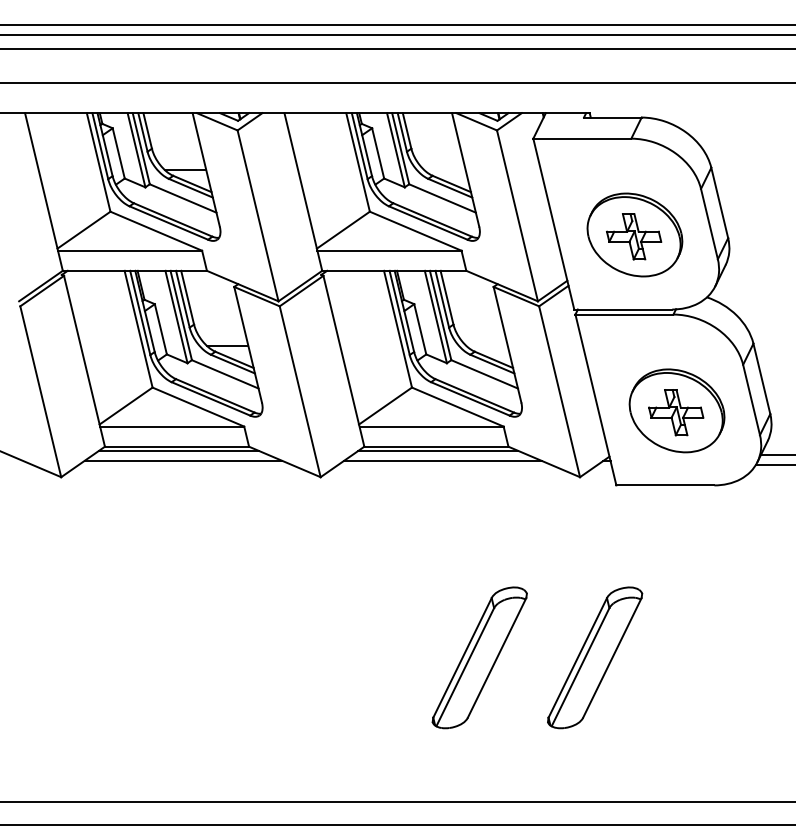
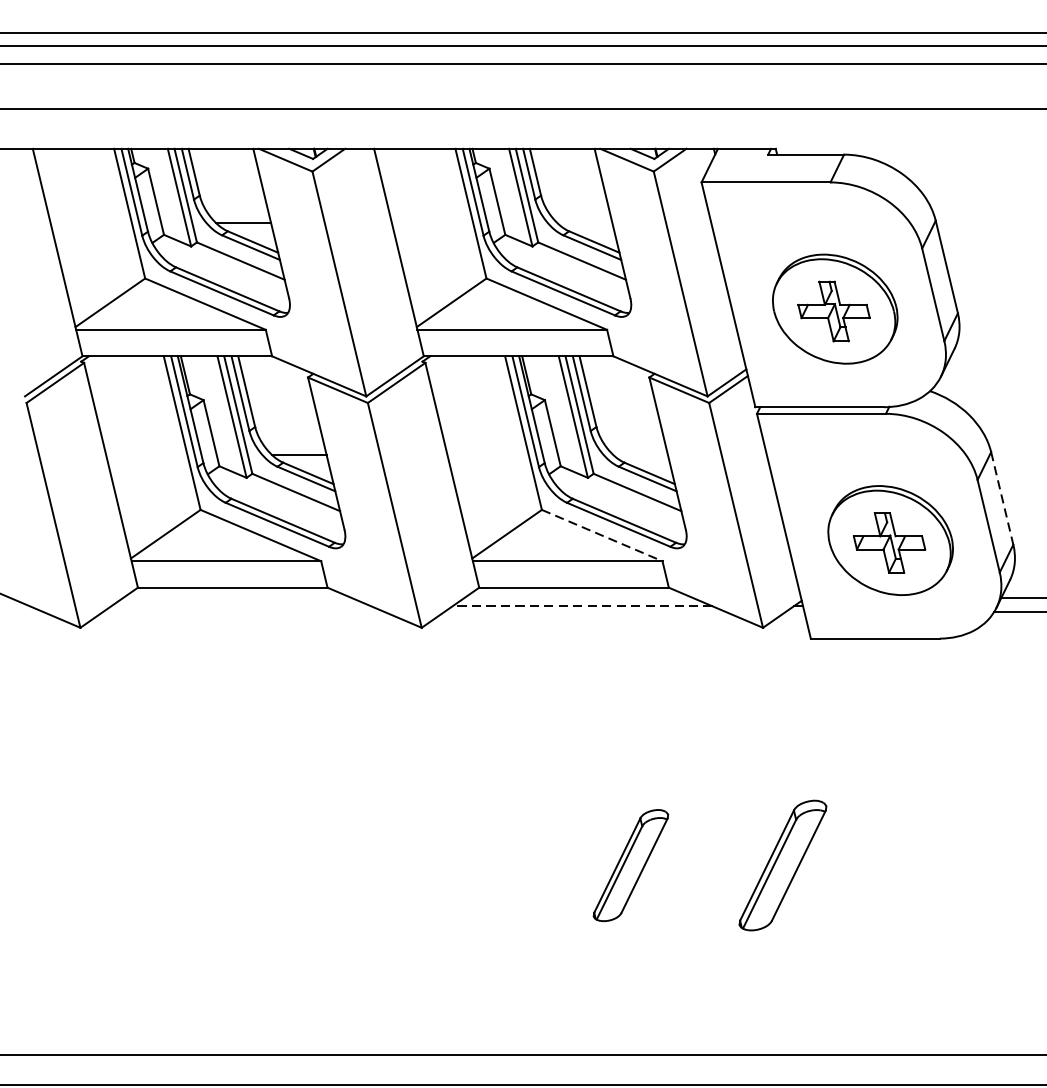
line: (761, 379) -> (1001, 499), solid -> dashed
line: (457, 407) -> (601, 536), solid -> dashed
line: (178, 450) -> (234, 592), removed
line: (438, 450) -> (576, 592), removed
line: (183, 460) -> (241, 605), removed
line: (442, 460) -> (582, 605), solid -> dashed
part: (479, 657) -> (630, 865), size x0.6
part: (595, 657) -> (783, 865), size x0.7

